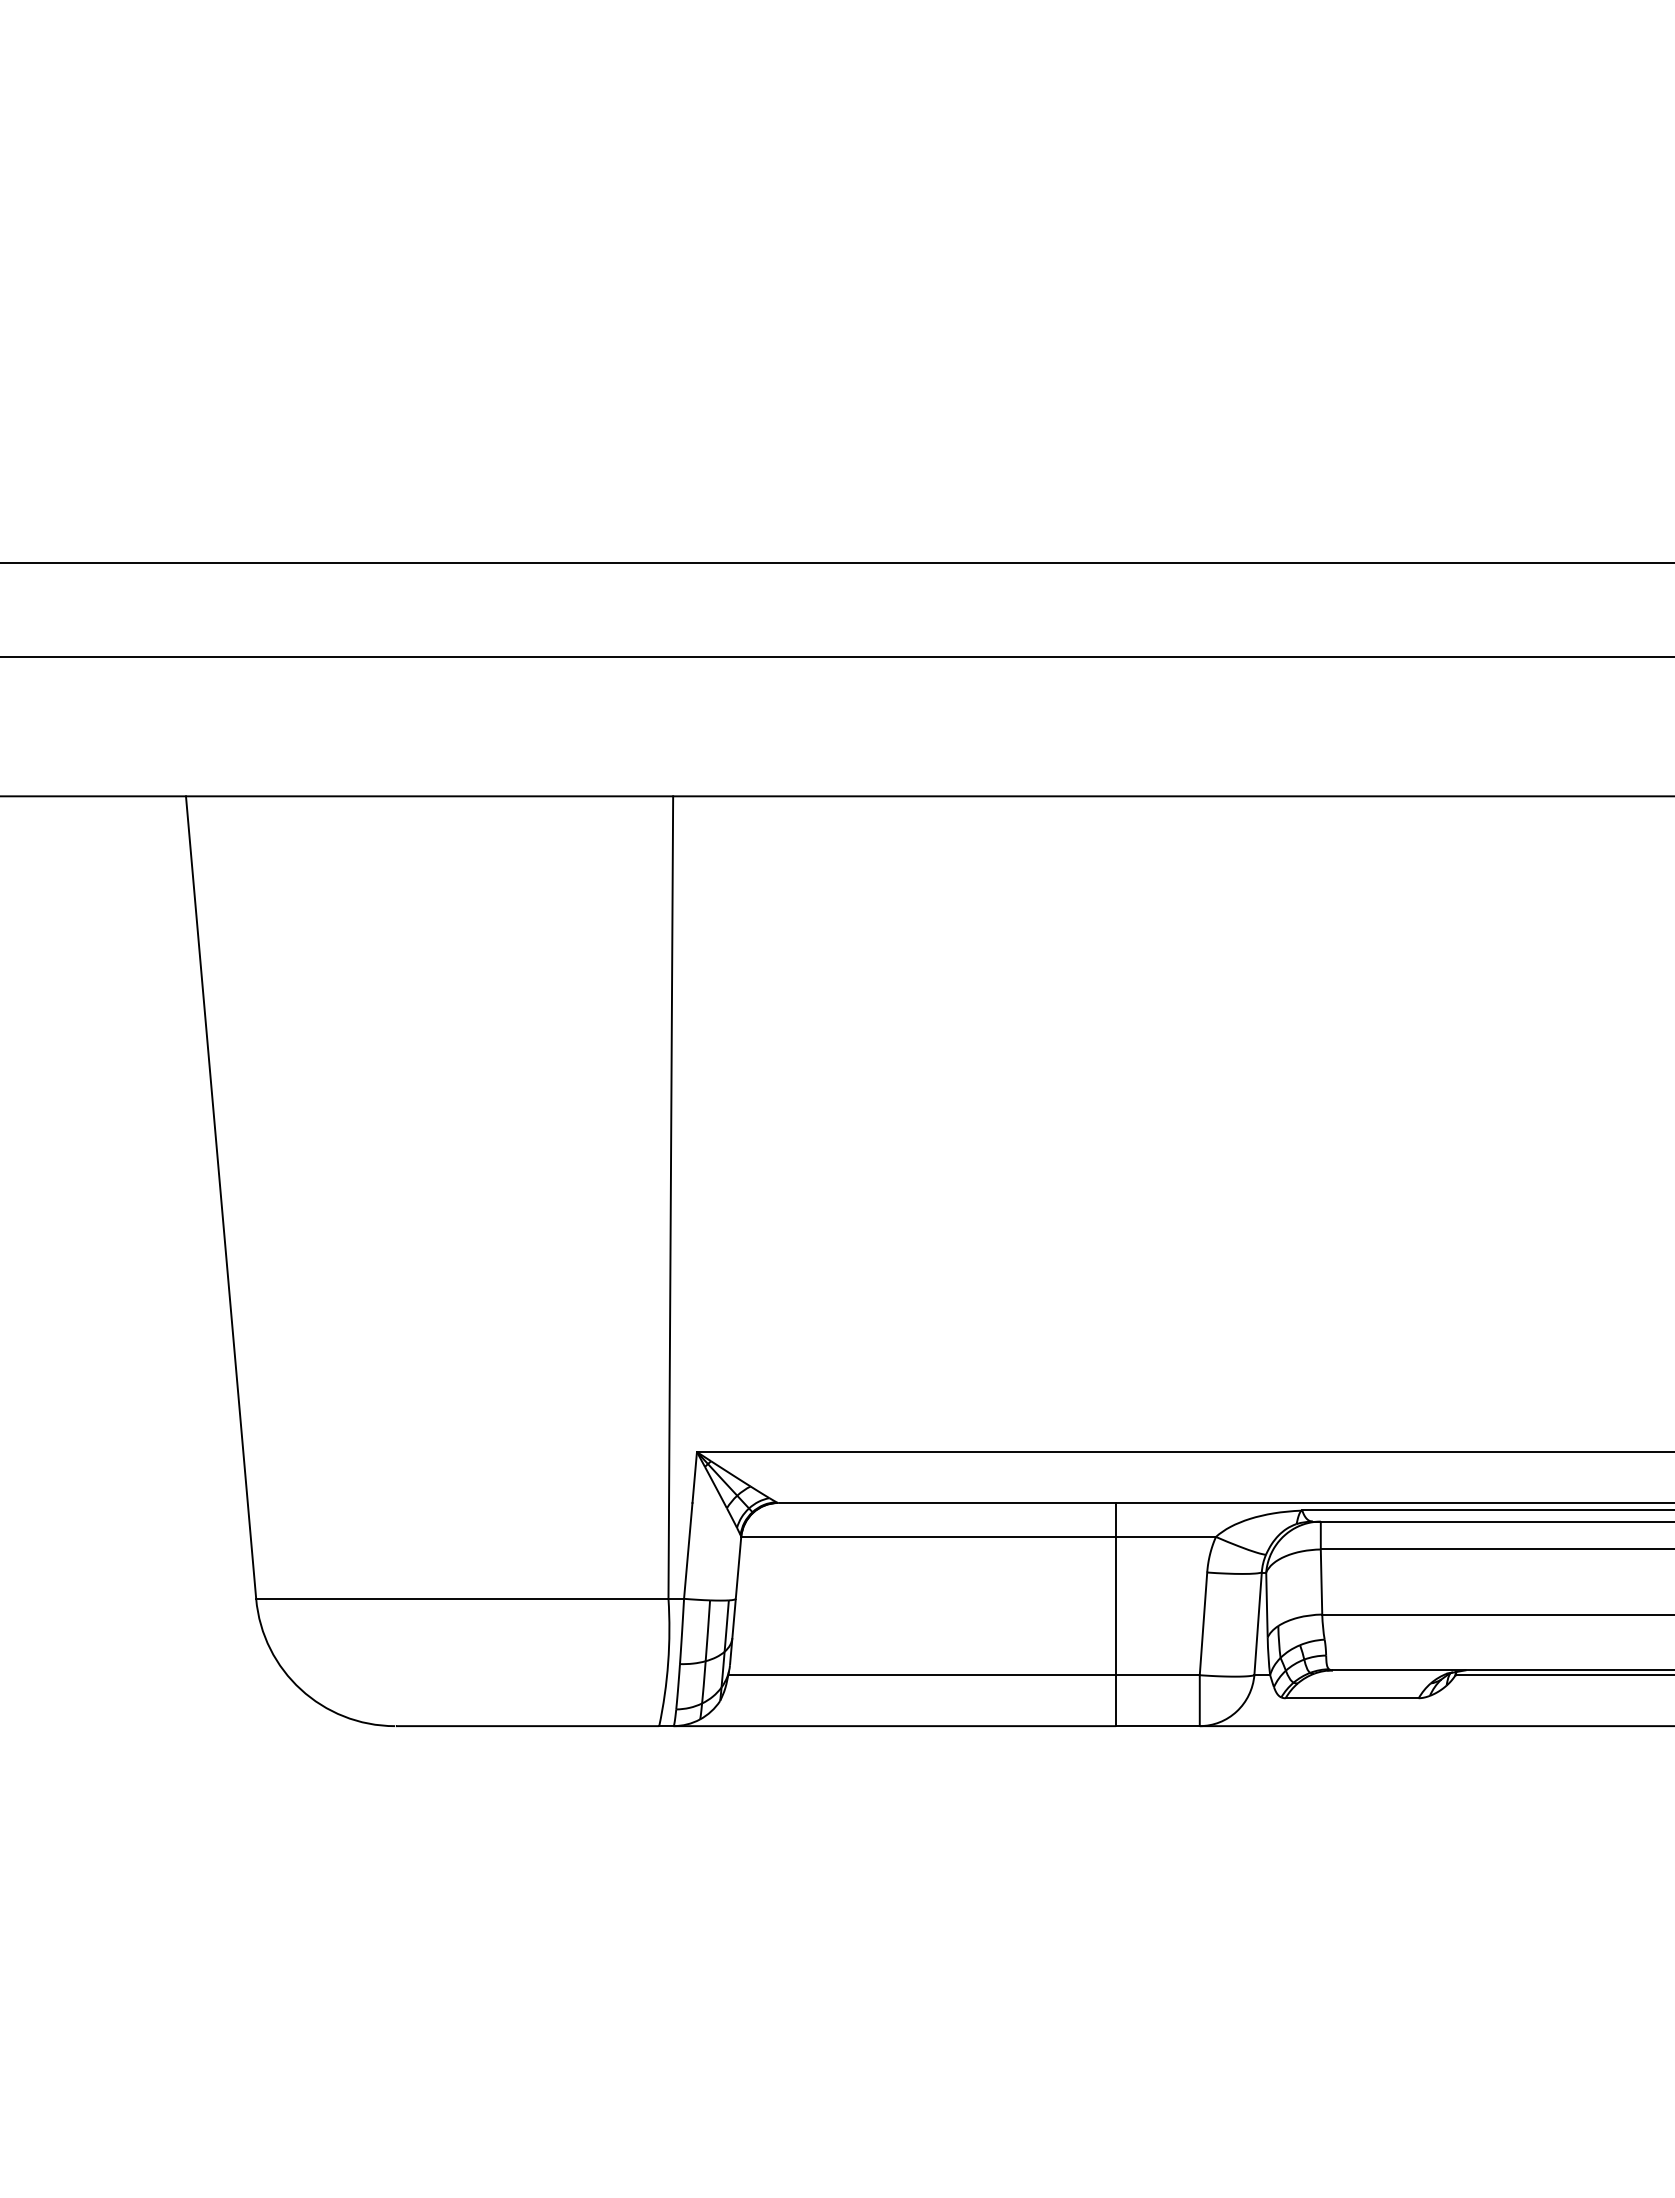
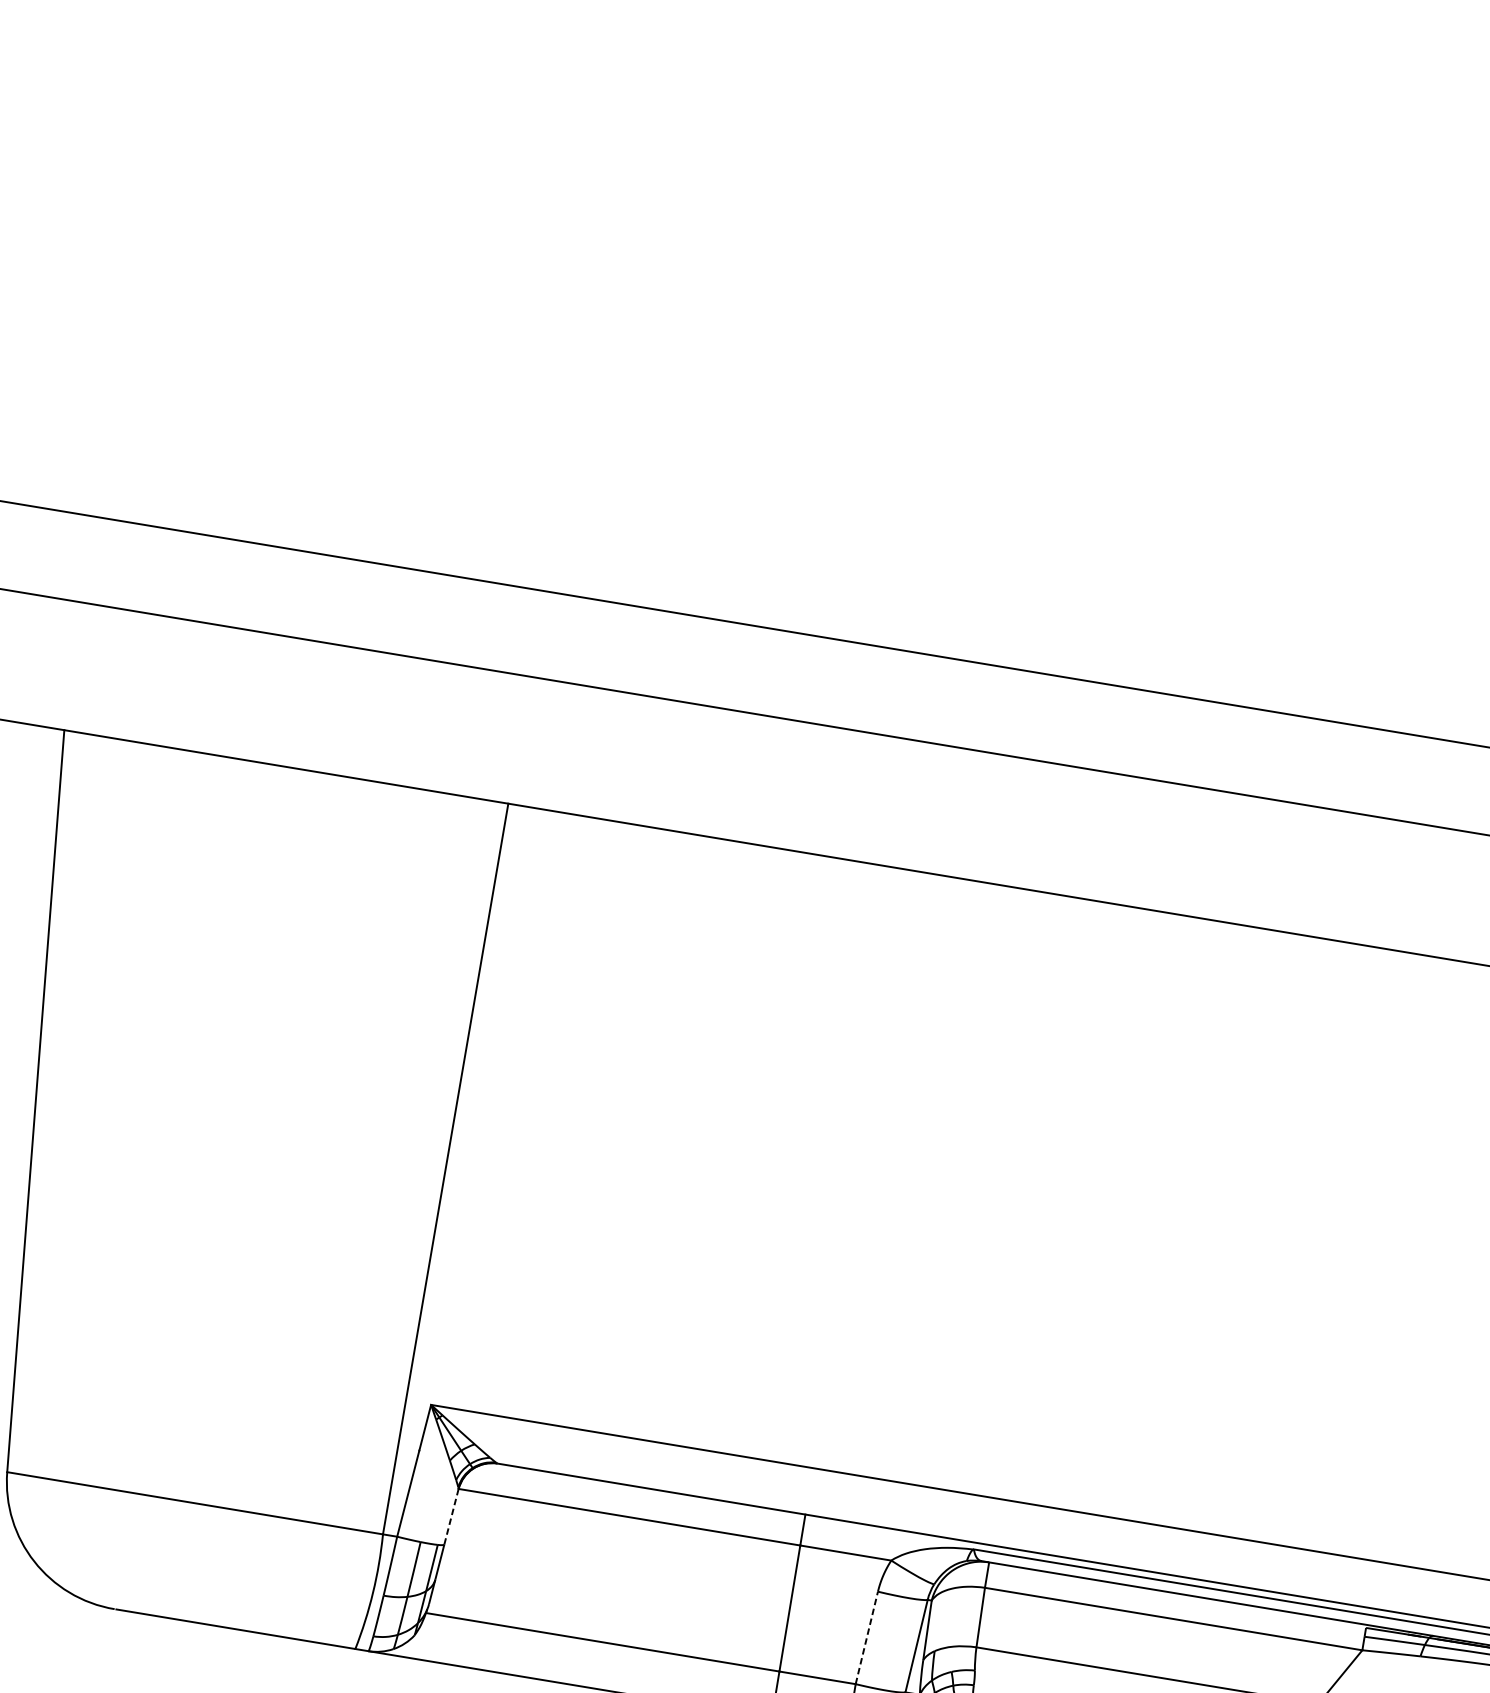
line: (738, 1567) -> (451, 1516), solid -> dashed
line: (1203, 1623) -> (866, 1637), solid -> dashed

